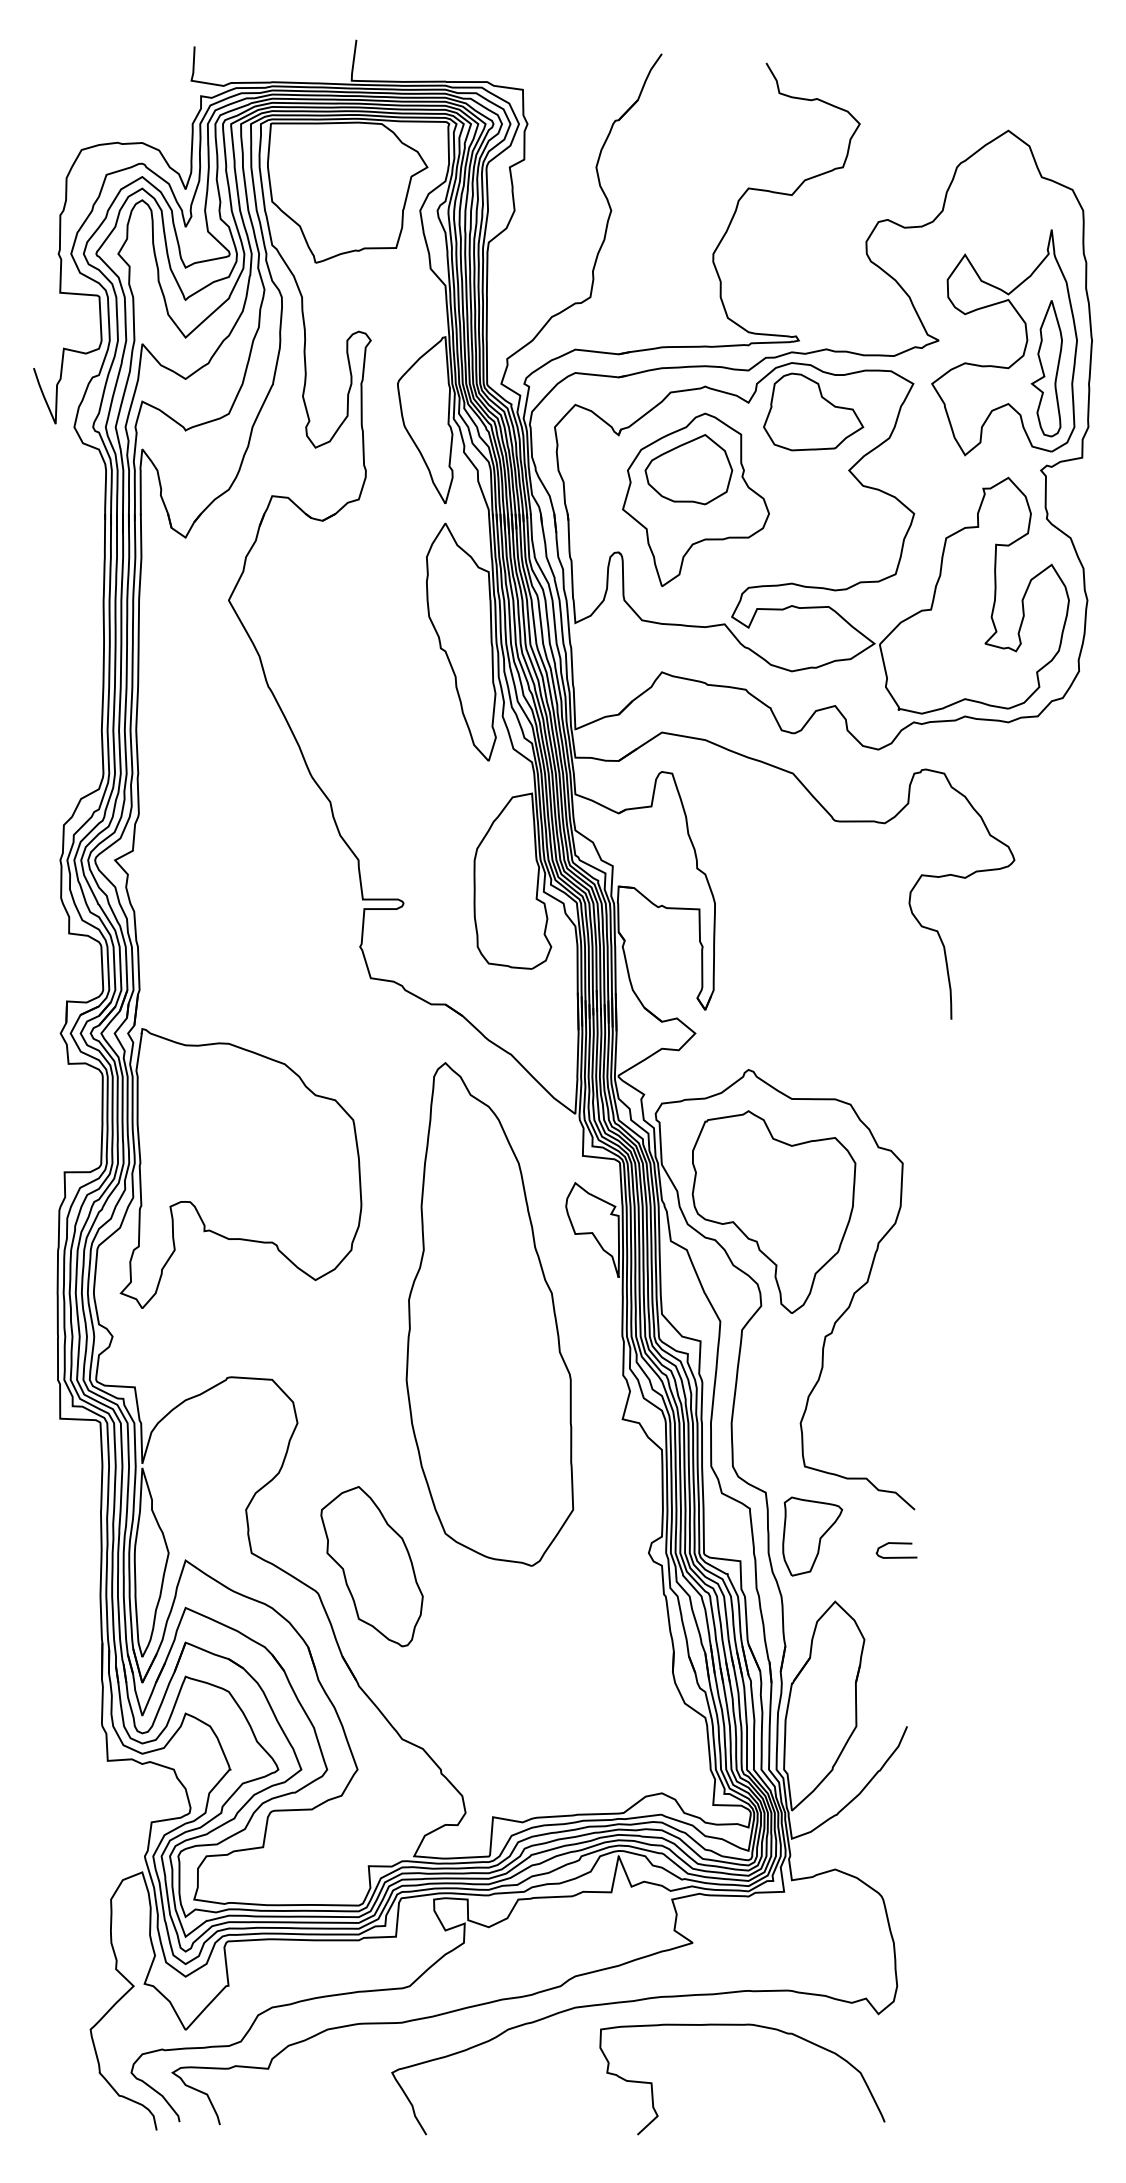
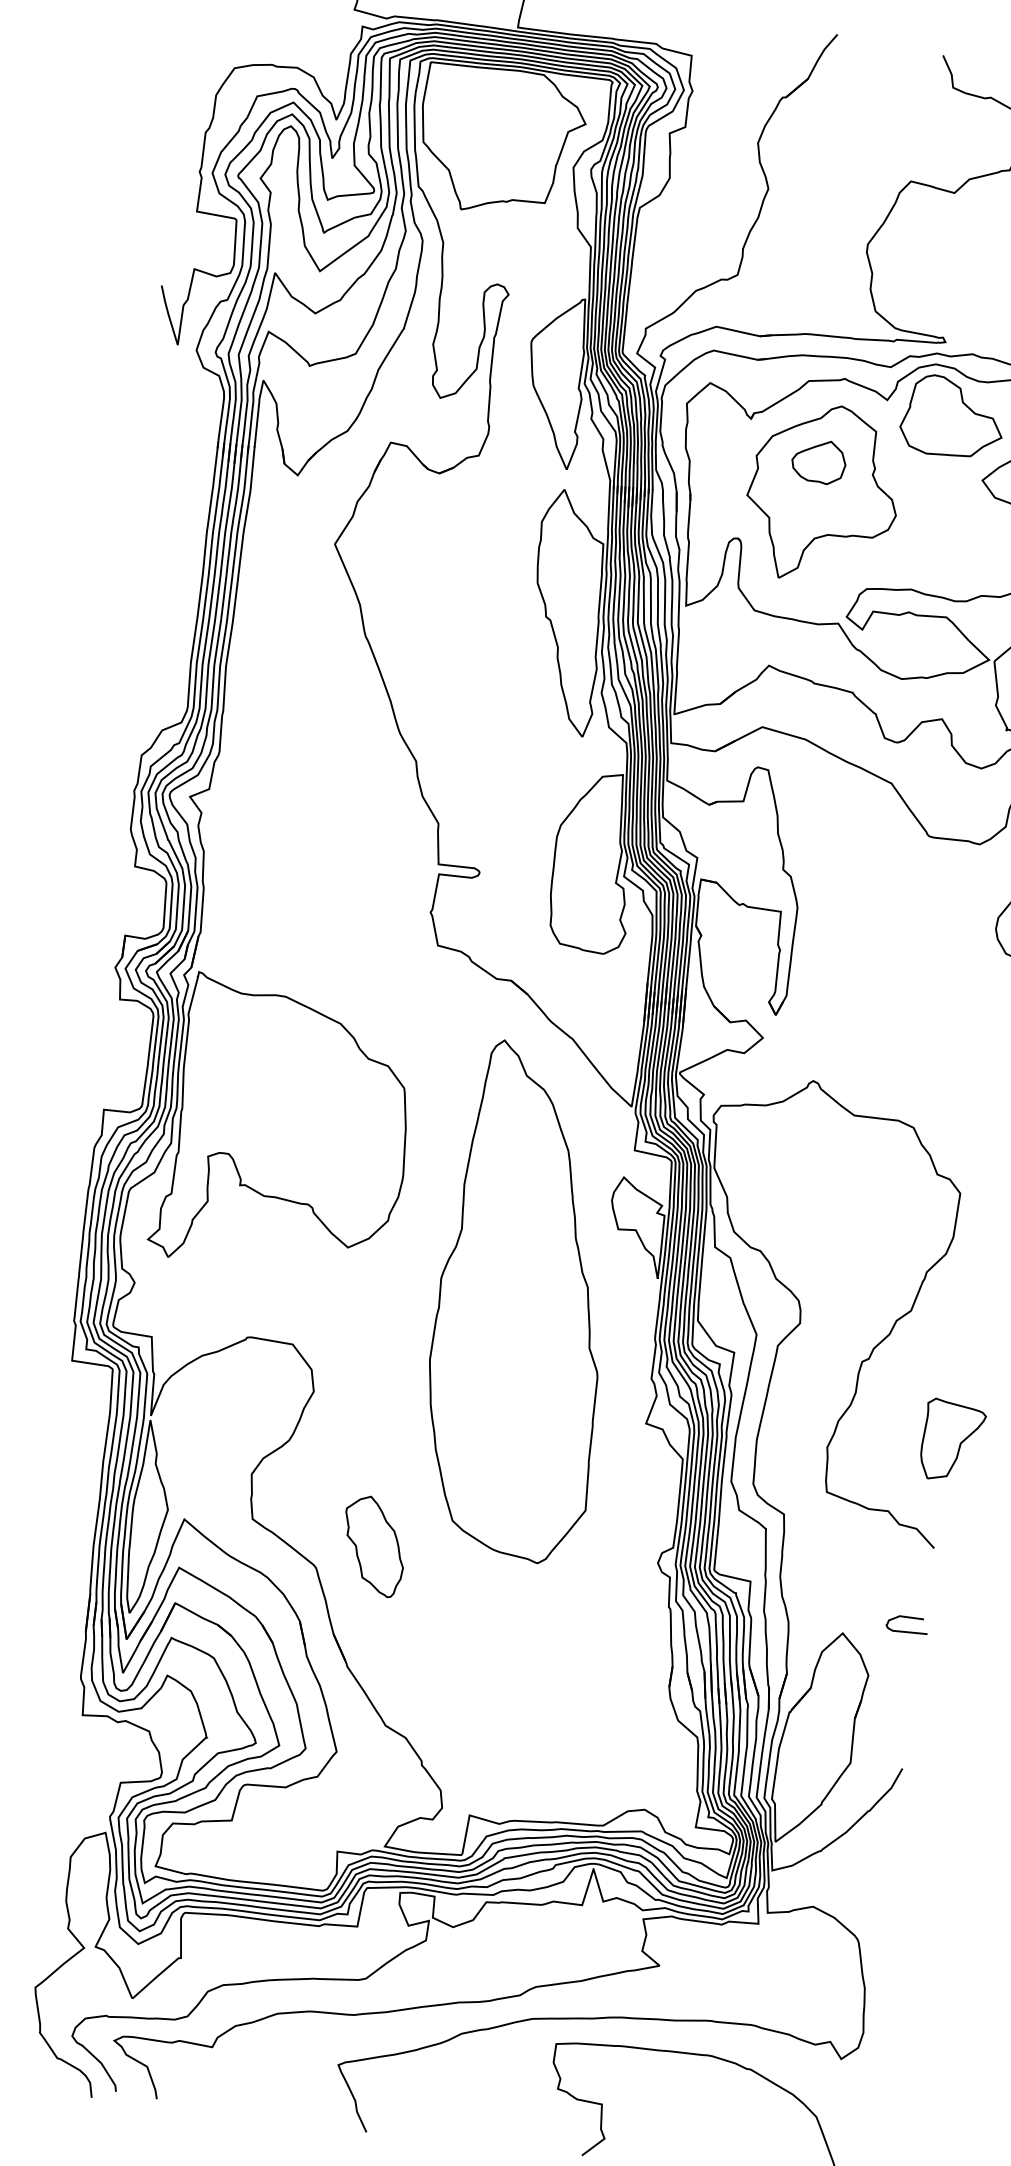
part: (688, 469) -> (818, 461), size x0.6
part: (773, 1211) -> (823, 1228), removed
part: (812, 1536) -> (952, 1440), moved
curve: (896, 1544) -> (907, 1618), moved
part: (371, 1566) -> (373, 1546), size x0.6

